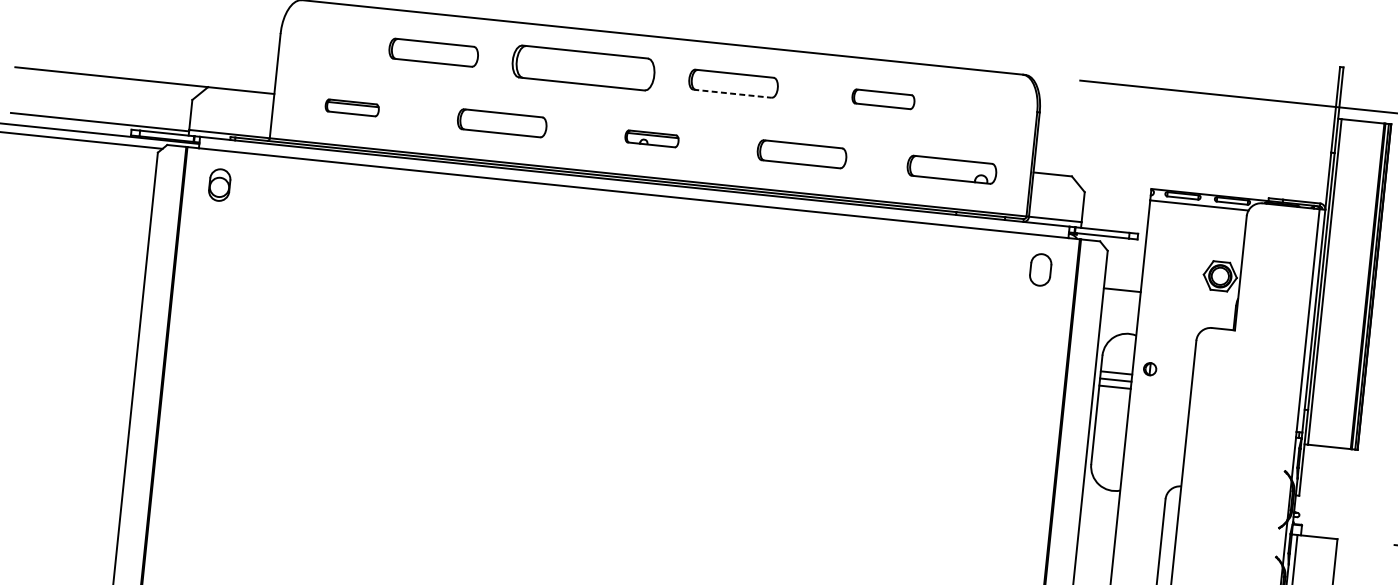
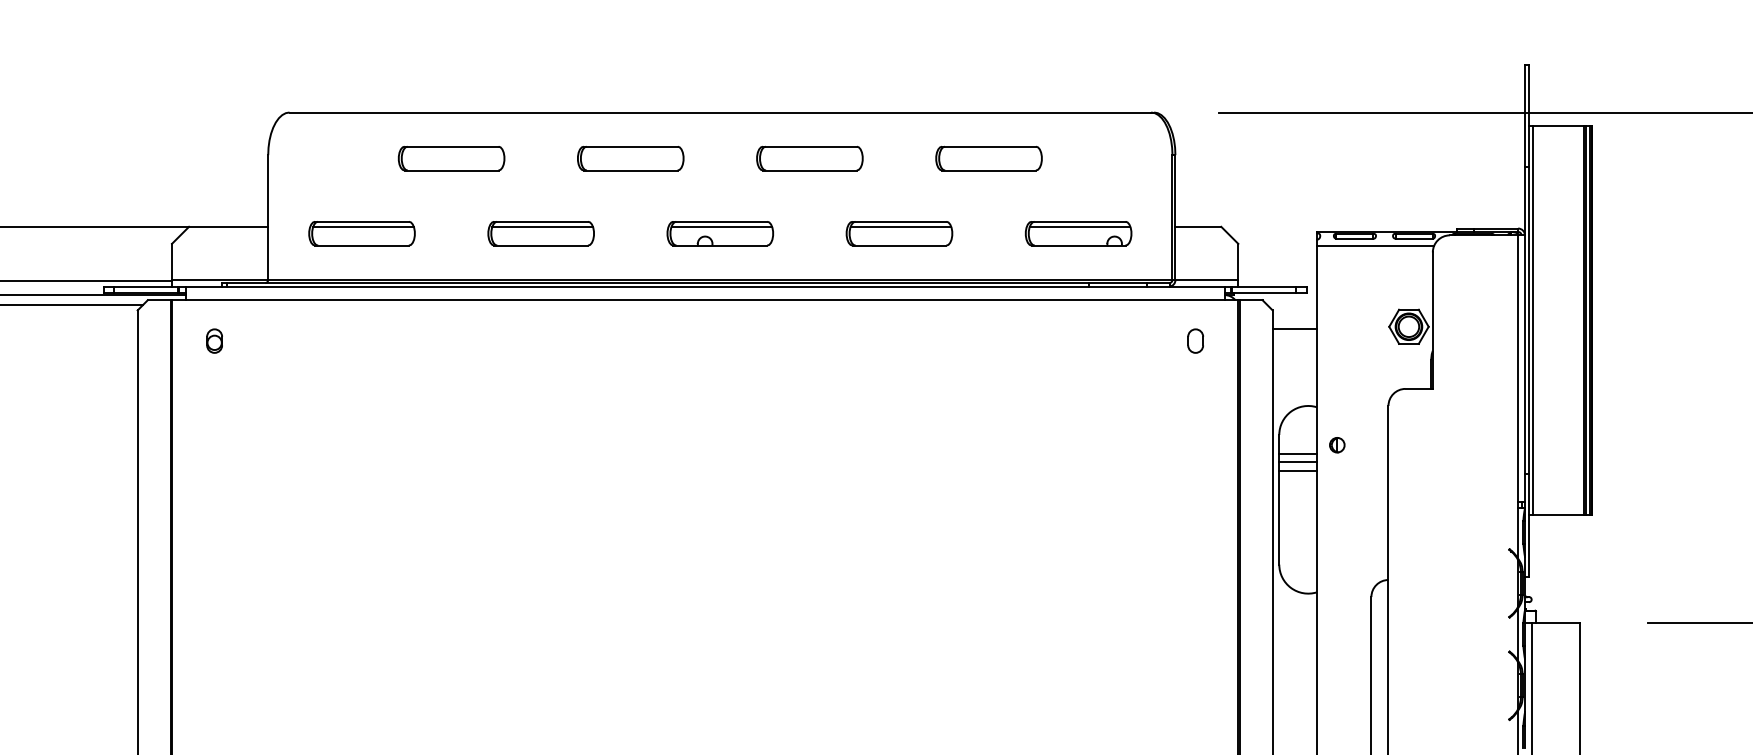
part: (583, 68) -> (630, 158), size x0.62
line: (732, 93) -> (809, 170), dashed -> solid
part: (883, 99) -> (988, 158), size x1.43
part: (351, 107) -> (361, 233), size x1.67
line: (503, 117) -> (542, 226), added
part: (651, 138) -> (719, 233), size x1.67
line: (803, 148) -> (900, 226), added
line: (953, 163) -> (1079, 226), added
part: (219, 184) -> (214, 340), size x0.62
part: (1040, 269) -> (1195, 340), size x0.62
line: (1122, 290) -> (1294, 329), moved

